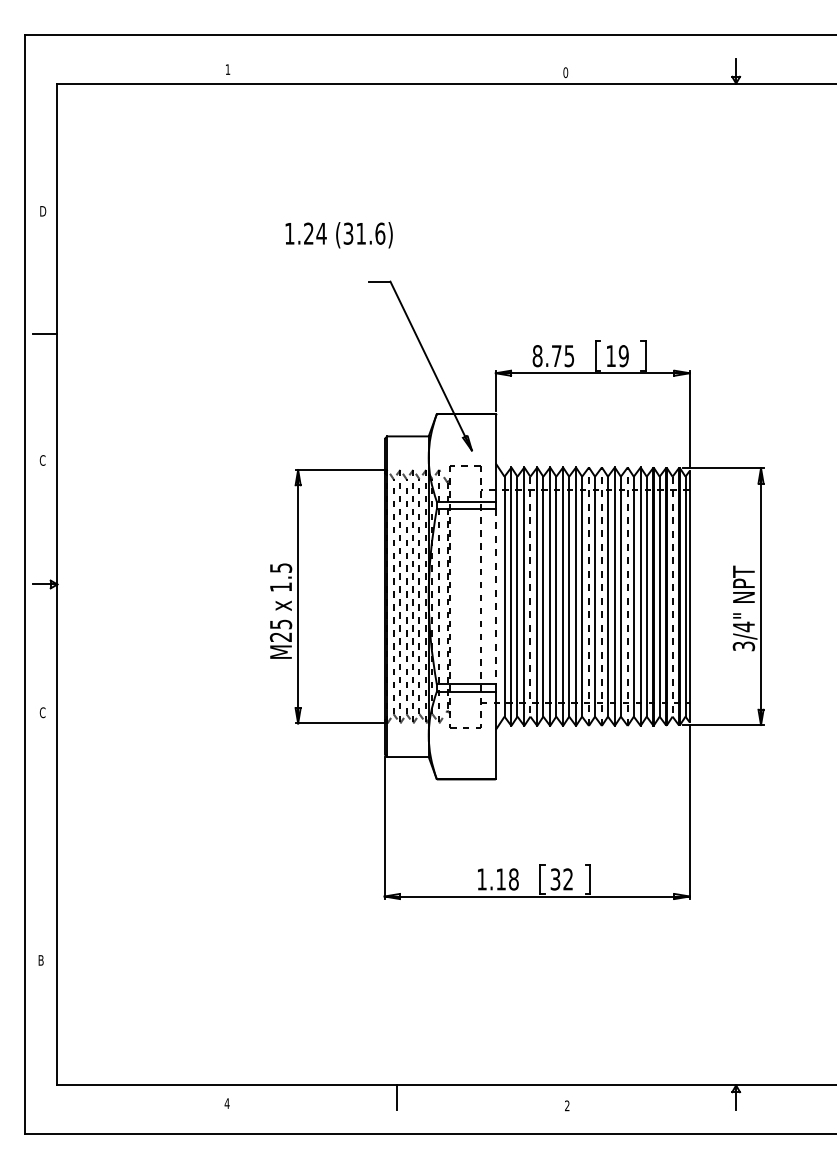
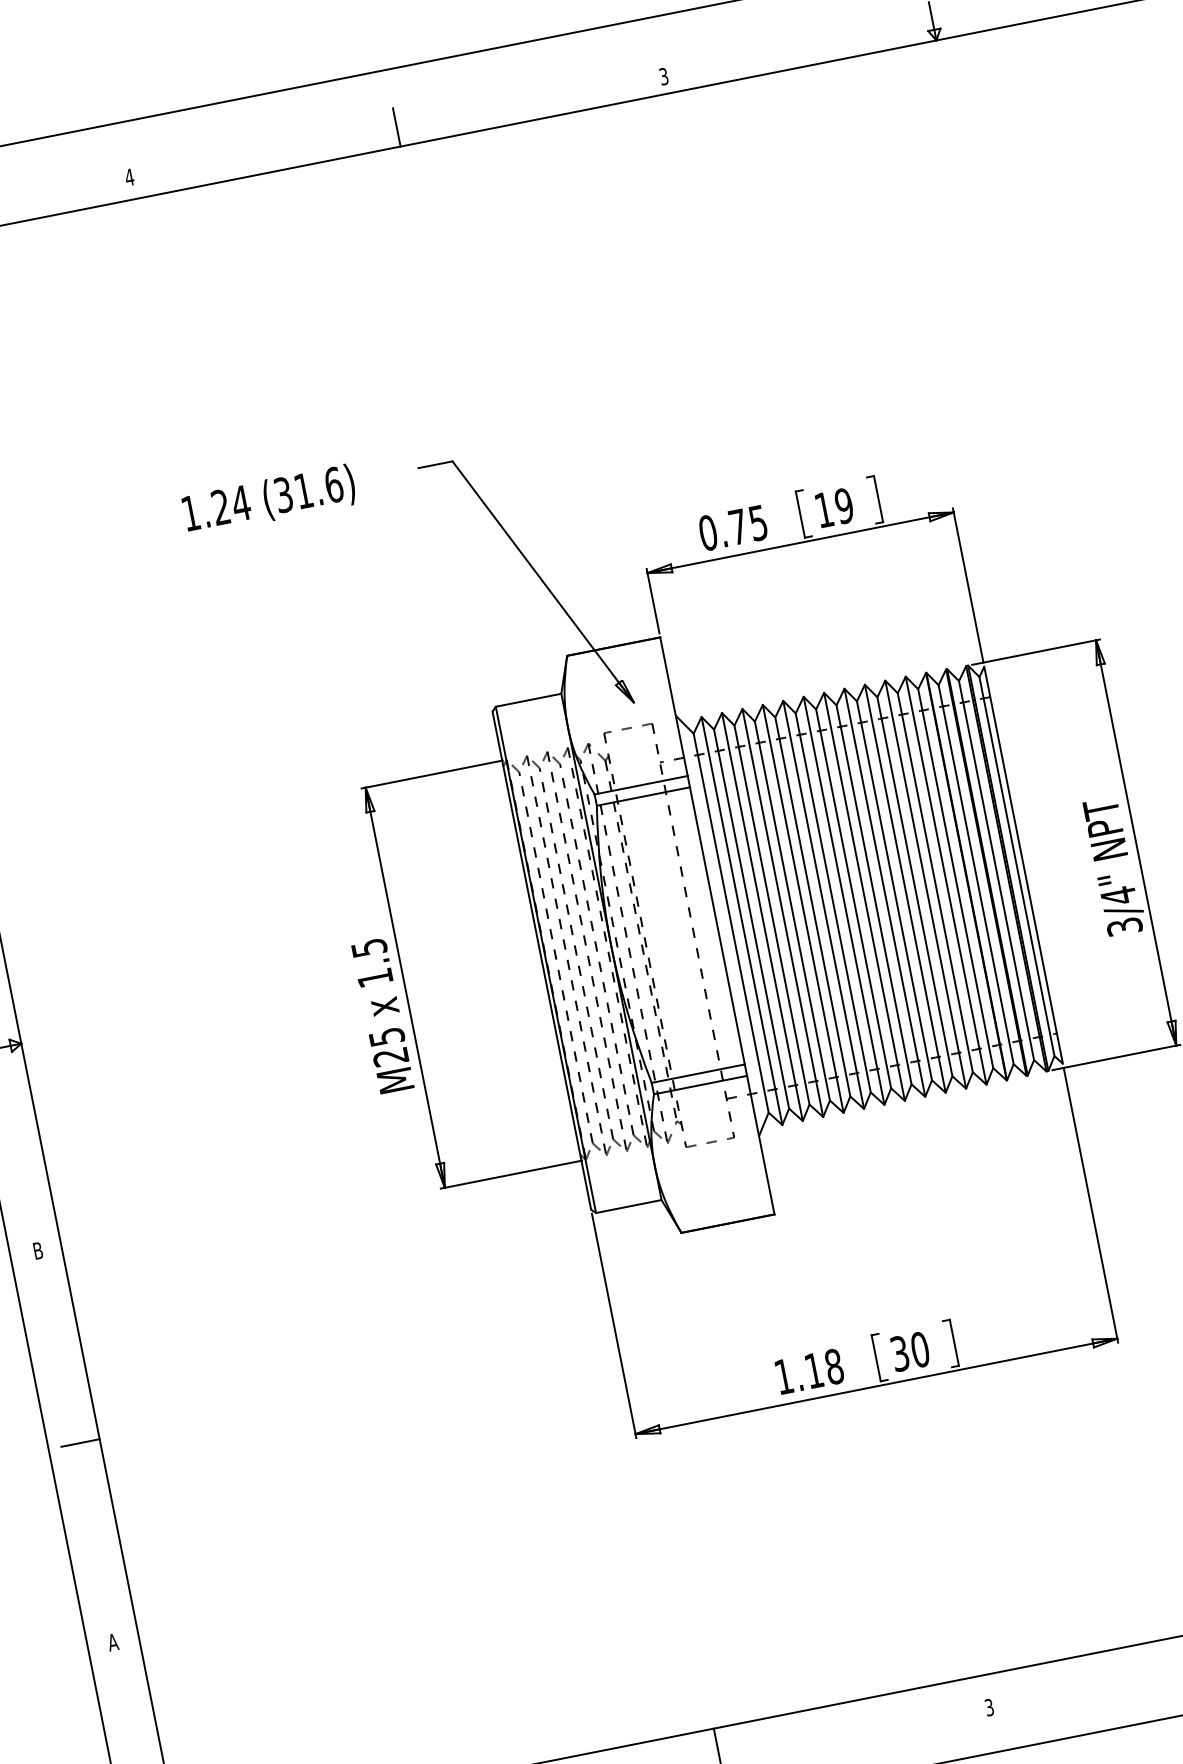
text: (227, 69) -> (128, 177), 1 -> 4
line: (396, 71) -> (396, 127), added
text: (565, 72) -> (663, 76), 0 -> 3
text: (338, 235) -> (268, 500), moved
text: (537, 355) -> (707, 532), 8.75 -> 0.75
line: (495, 596) -> (716, 925), dashed -> solid
line: (588, 596) -> (863, 896), dashed -> solid
line: (601, 596) -> (884, 892), dashed -> solid
line: (627, 596) -> (925, 884), dashed -> solid
line: (530, 597) -> (772, 916), dashed -> solid
line: (672, 597) -> (996, 871), dashed -> solid
text: (42, 712) -> (37, 1250), C -> B
line: (45, 834) -> (80, 1442), added
text: (568, 879) -> (920, 1349), 32 -> 30
text: (41, 960) -> (113, 1642), B -> A
text: (567, 1106) -> (989, 1708), 2 -> 3

